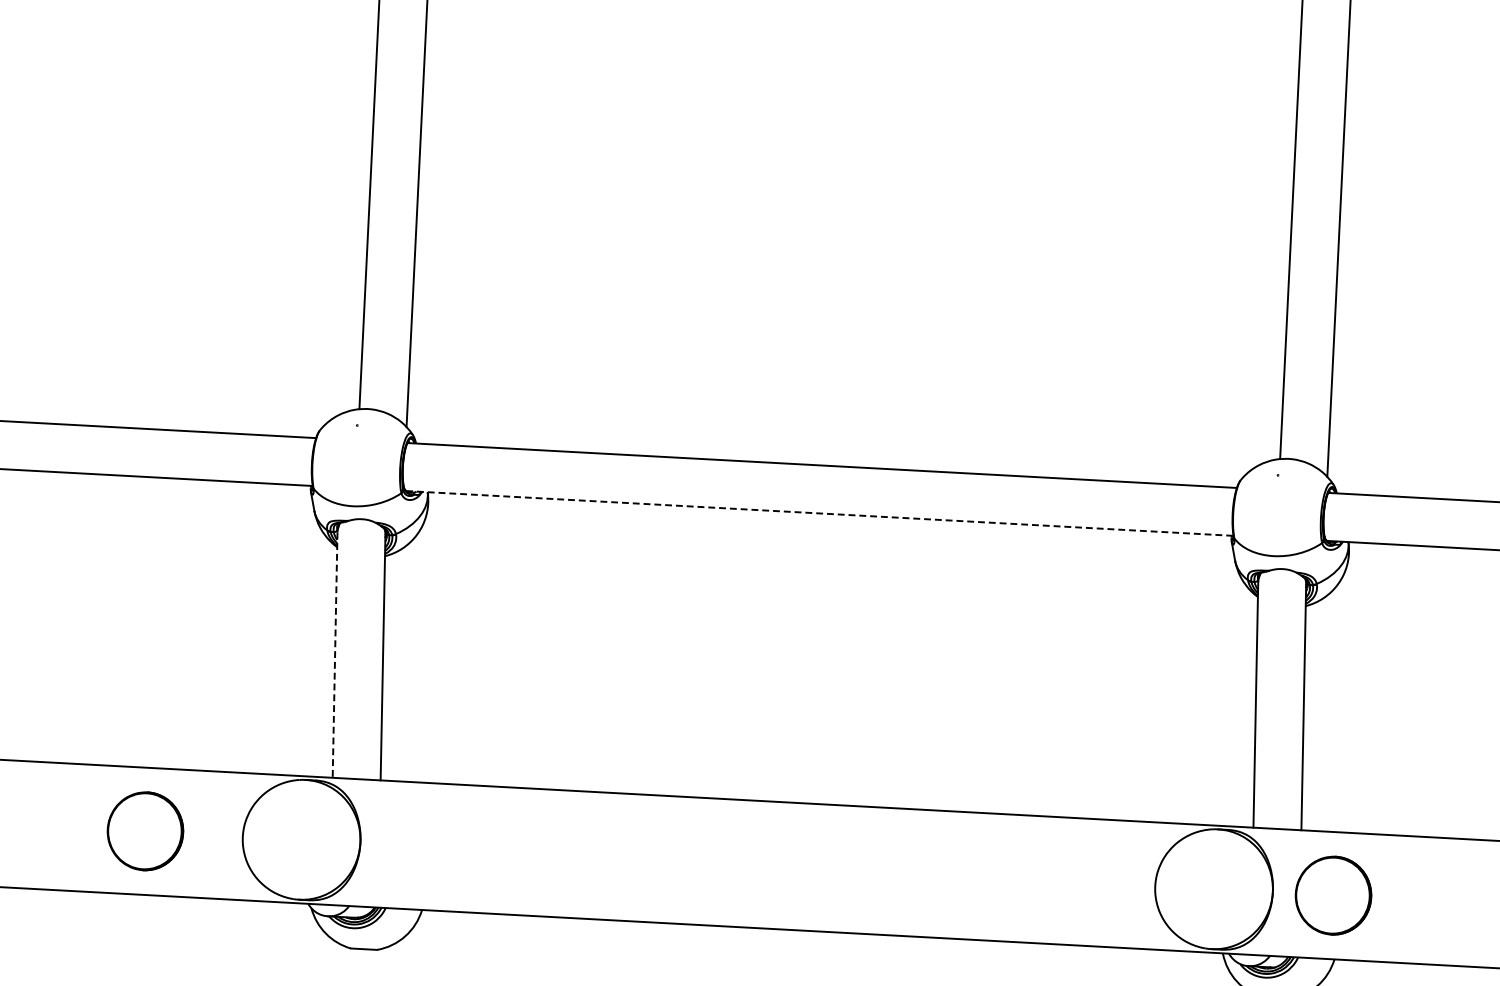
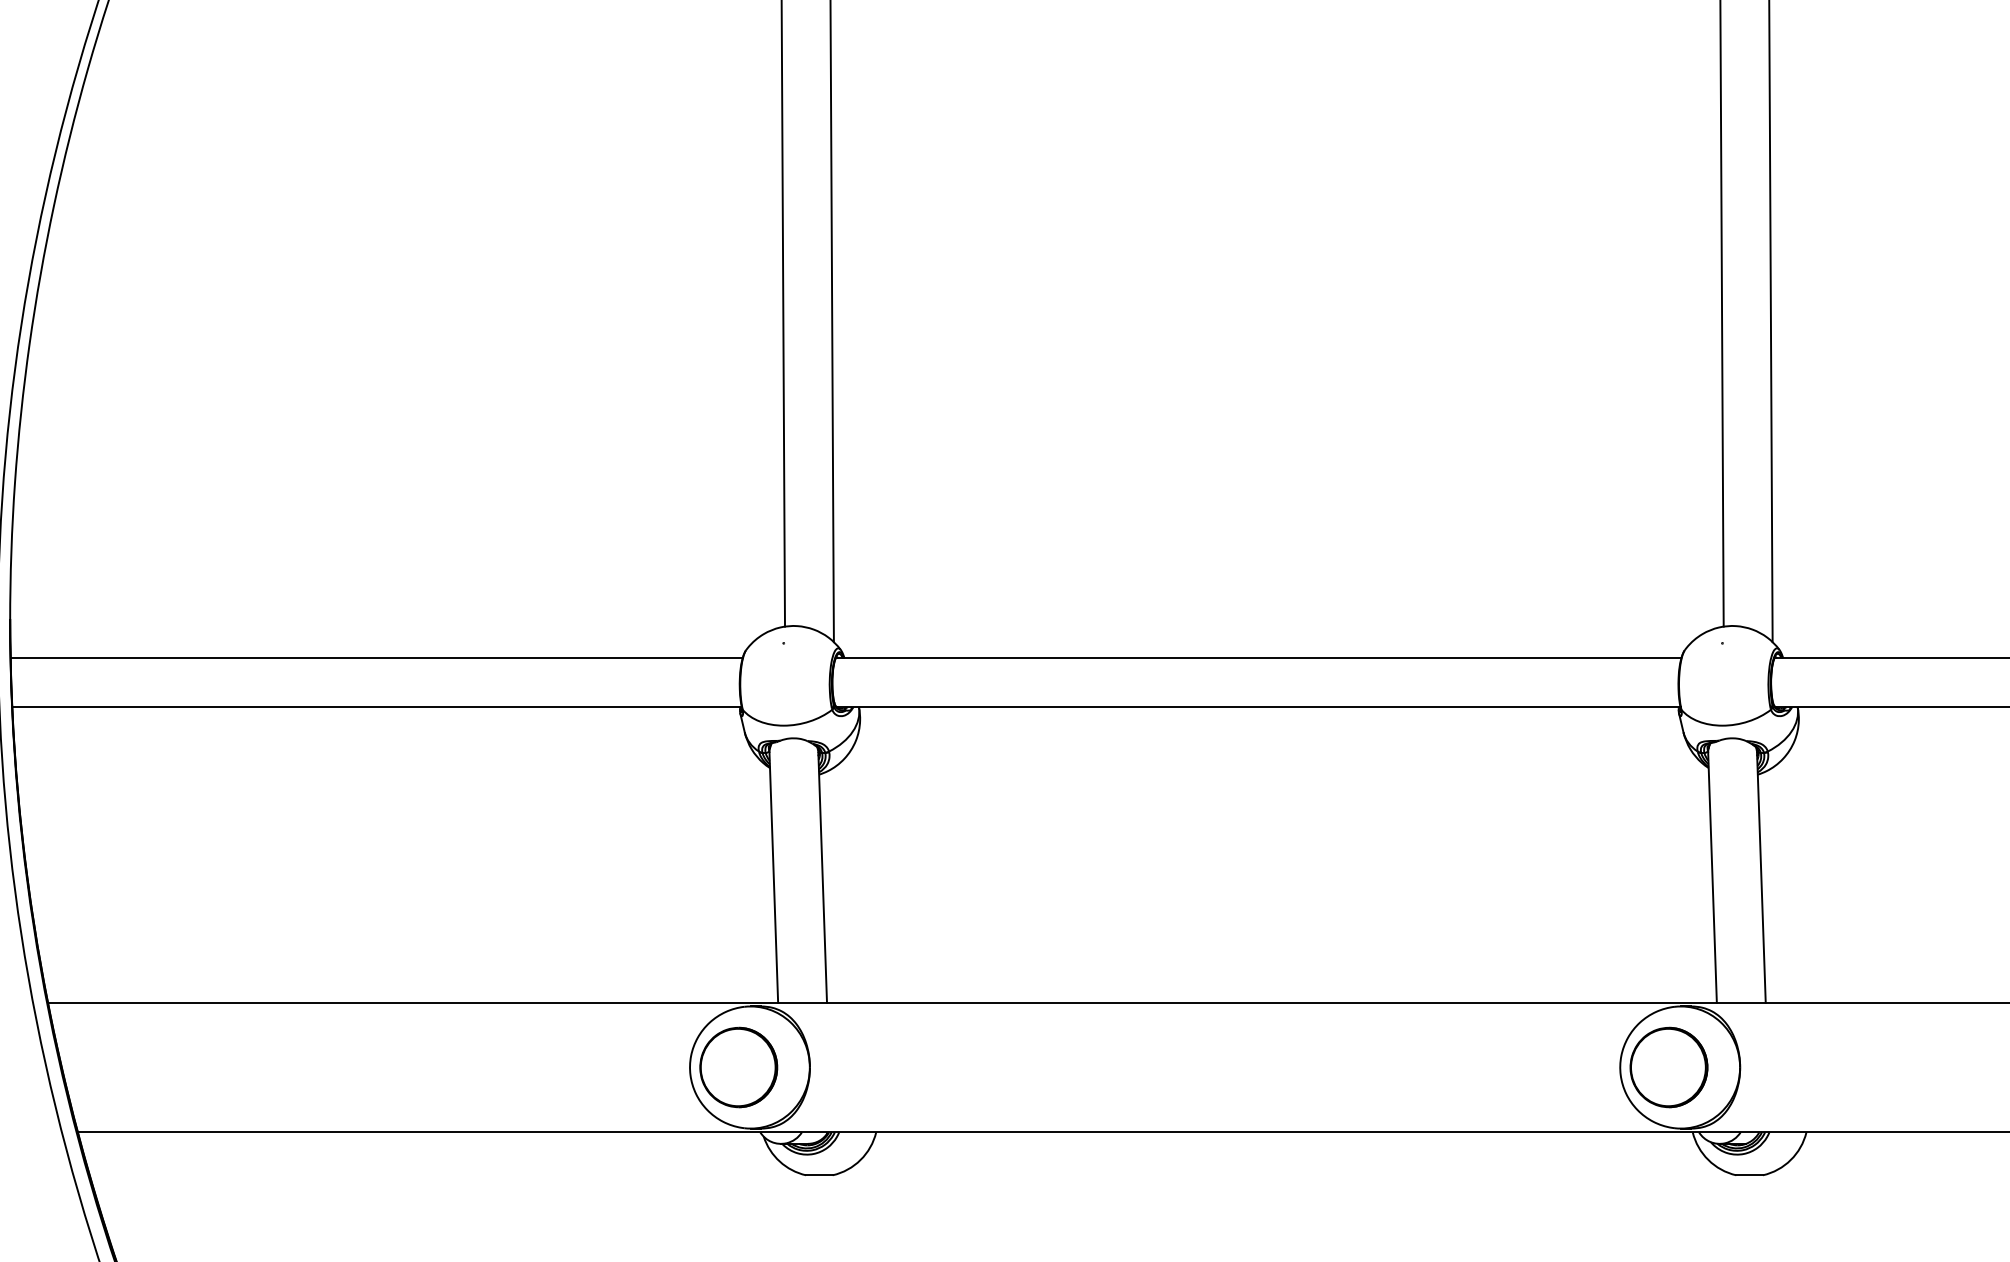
line: (819, 513) -> (1258, 707), dashed -> solid
line: (334, 654) -> (773, 877), dashed -> solid
part: (145, 831) -> (738, 1067), moved
part: (1333, 895) -> (1668, 1067), moved

